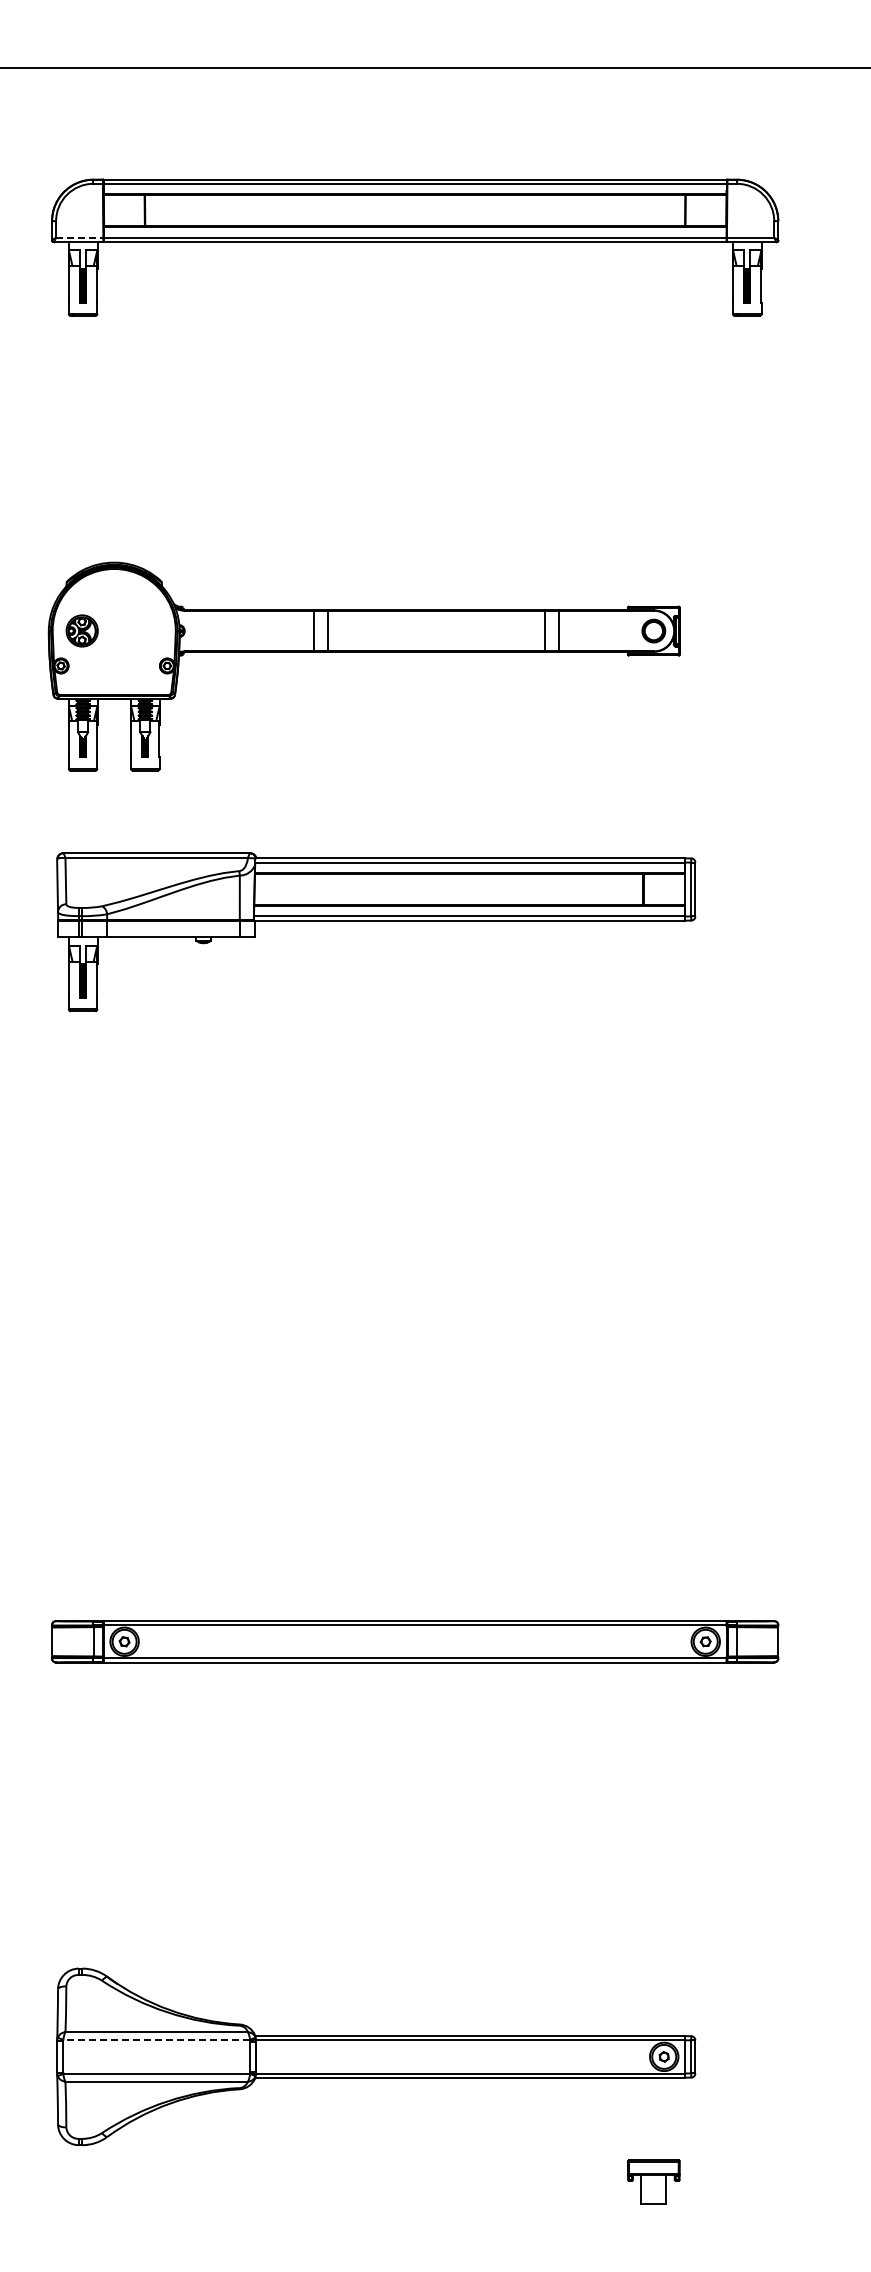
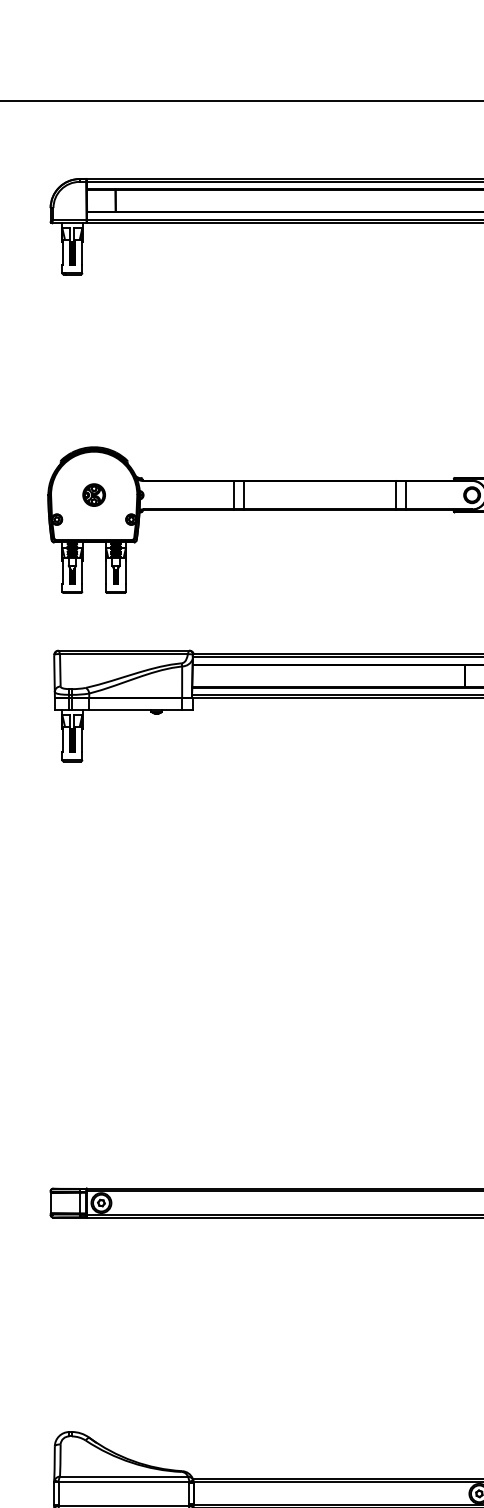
line: (79, 237) -> (69, 219), dashed -> solid
part: (81, 630) -> (93, 494), moved
line: (156, 2039) -> (123, 1481), dashed -> solid

